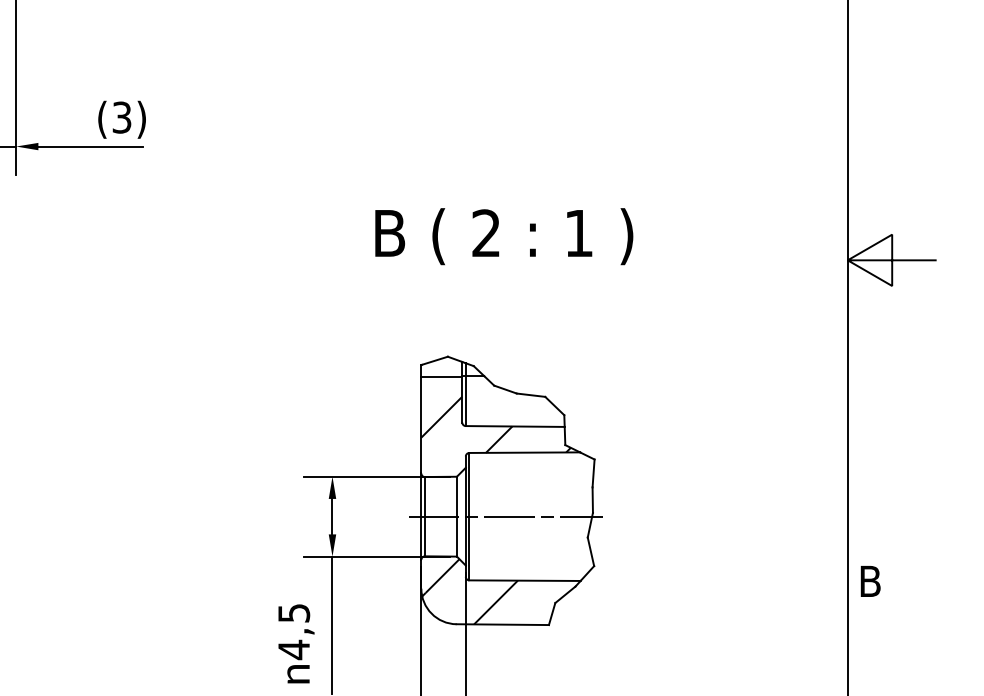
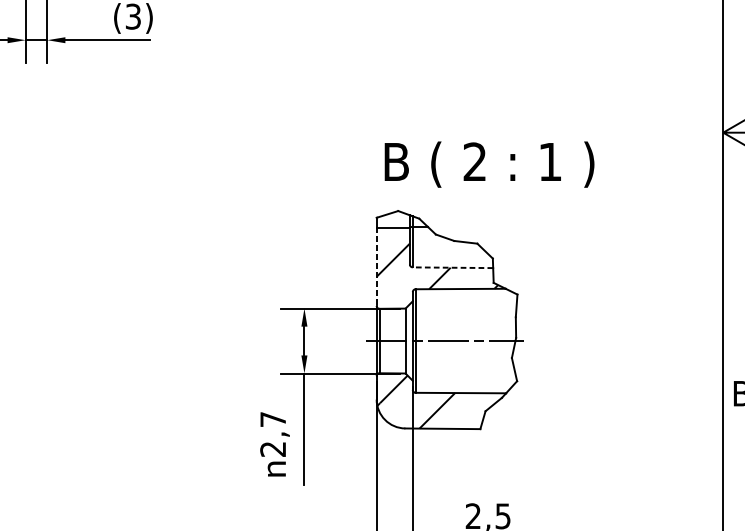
text: (504, 236) -> (489, 164), moved
line: (421, 425) -> (376, 266), solid -> dashed
line: (514, 426) -> (452, 267), solid -> dashed
text: (294, 632) -> (273, 435), 4,5 -> 2,7

